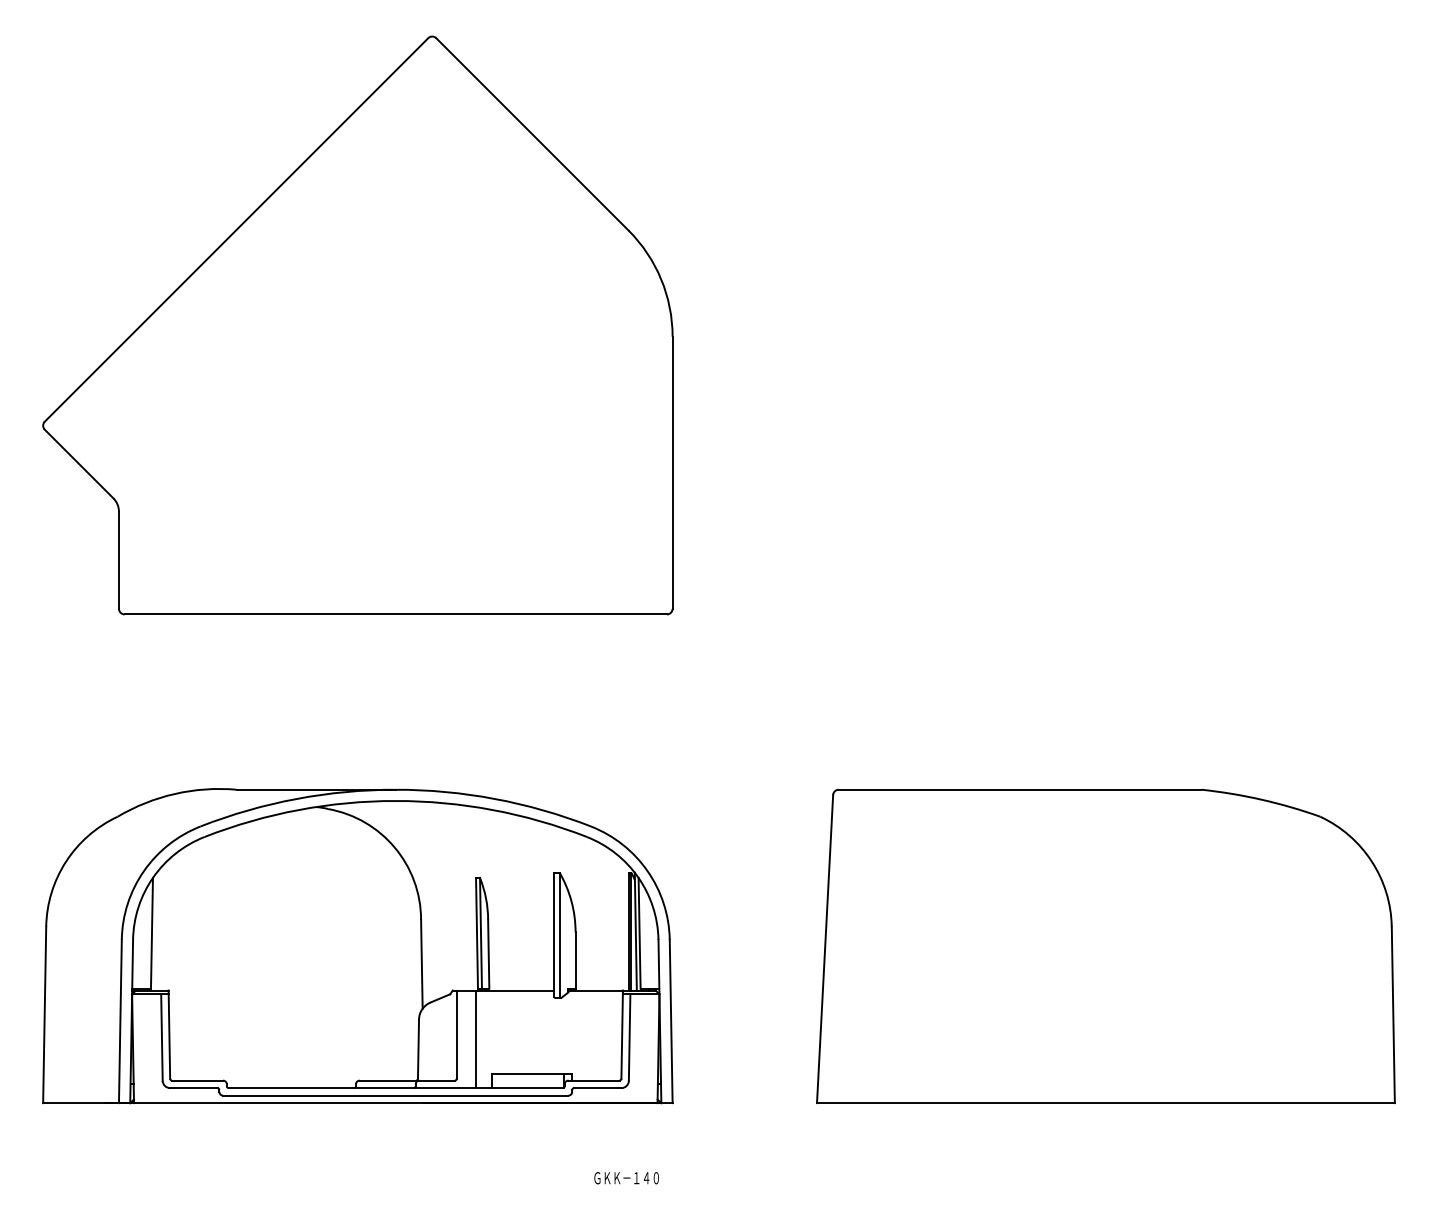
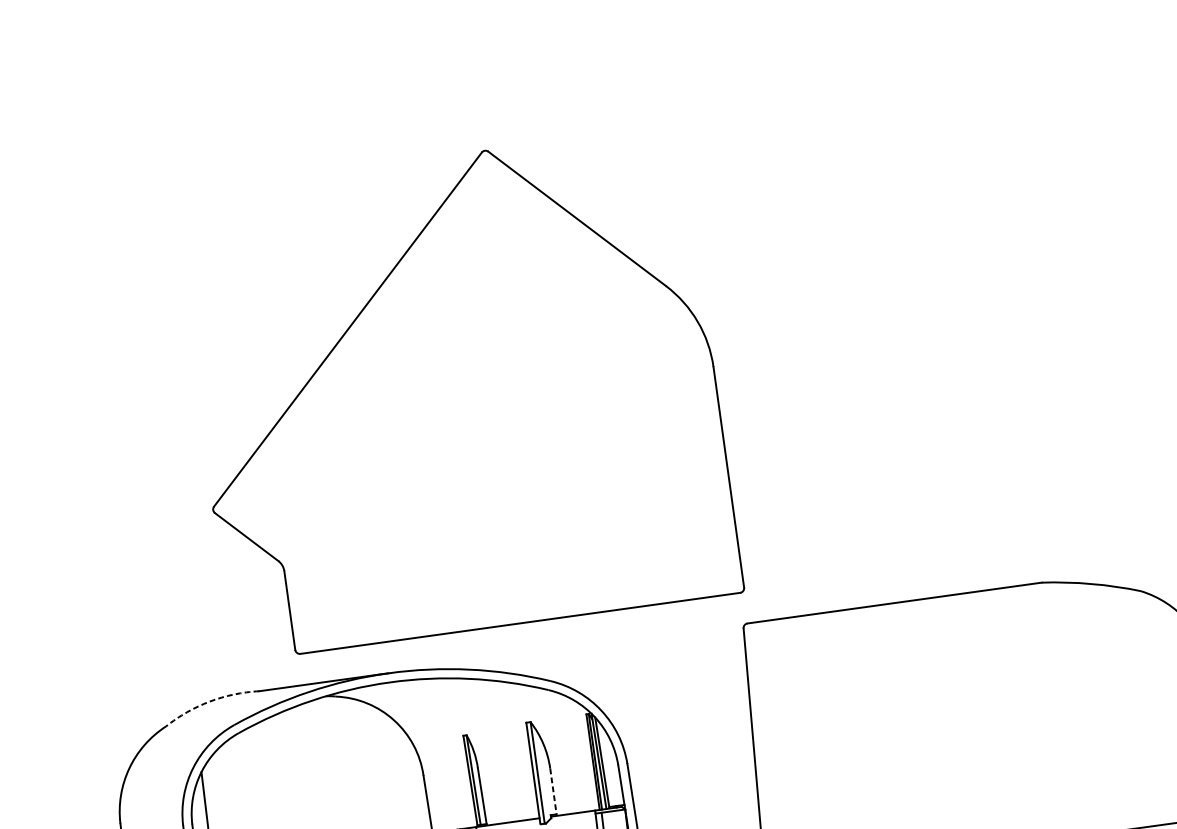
part: (357, 325) -> (456, 393), moved
line: (175, 793) -> (210, 701), solid -> dashed
line: (575, 960) -> (553, 791), solid -> dashed

